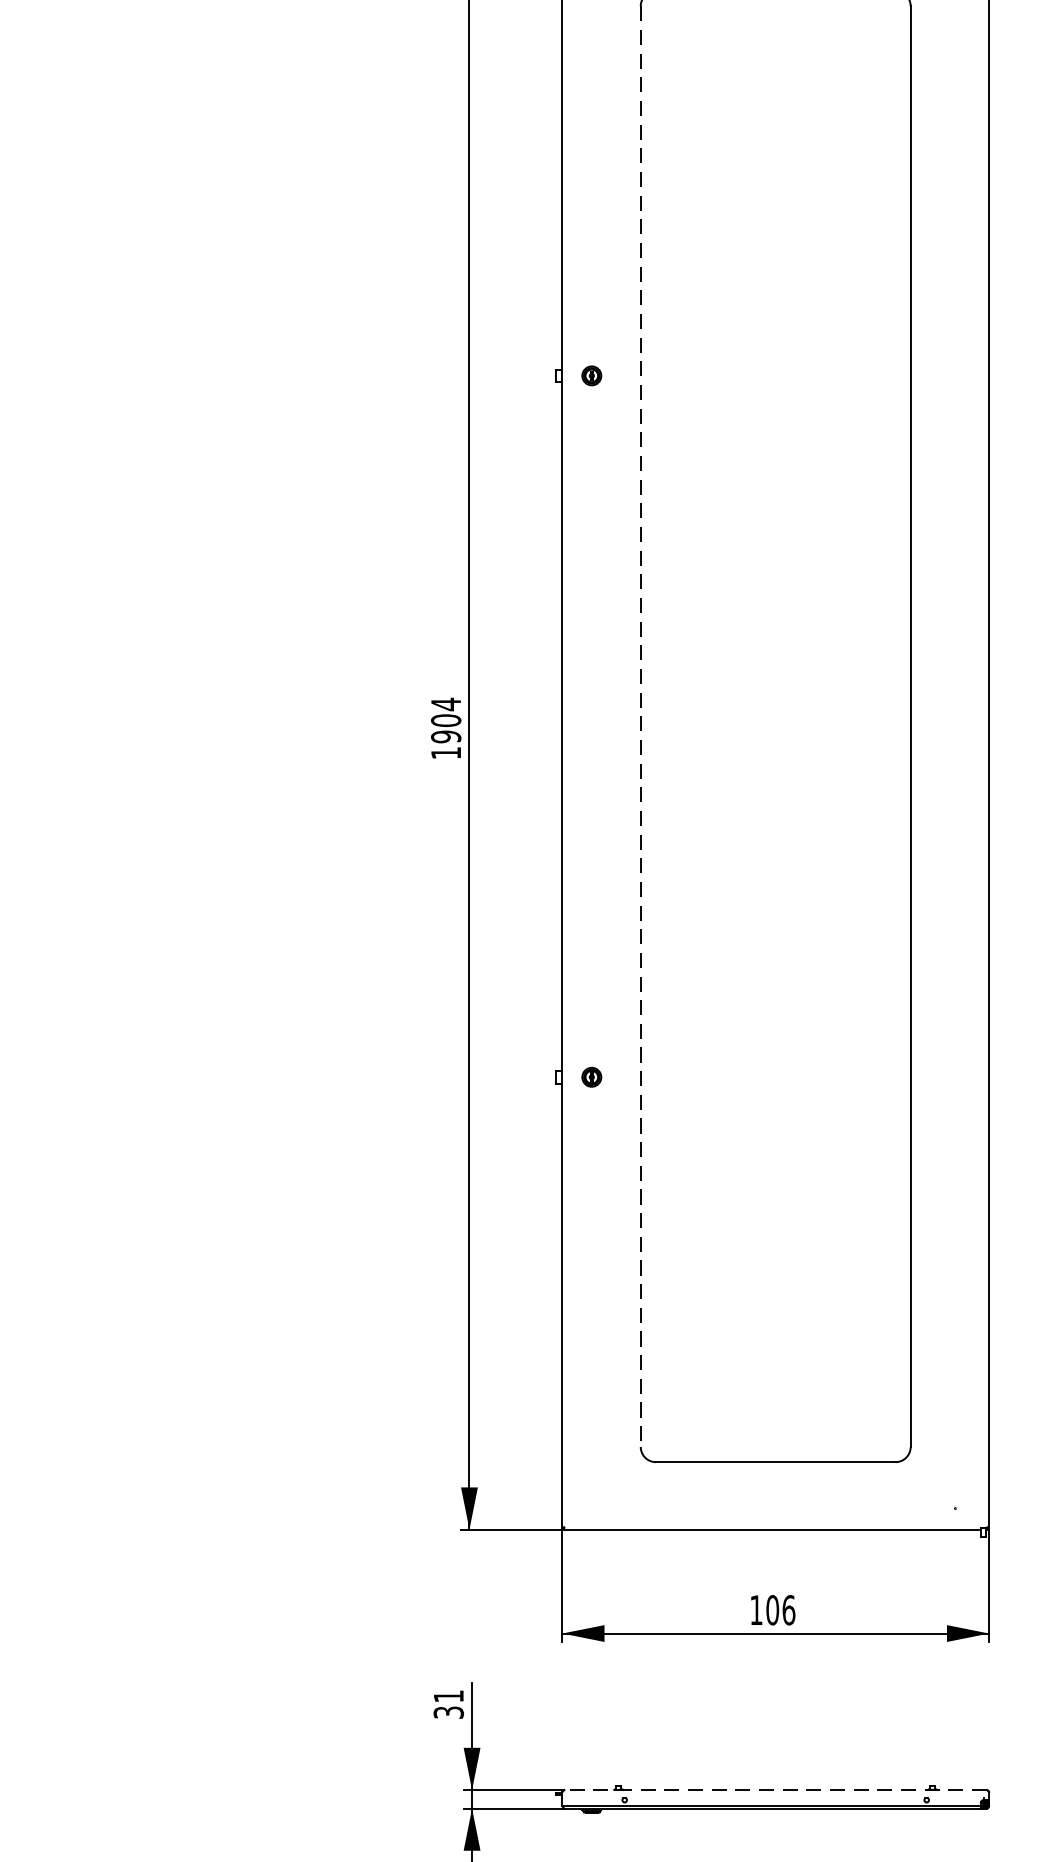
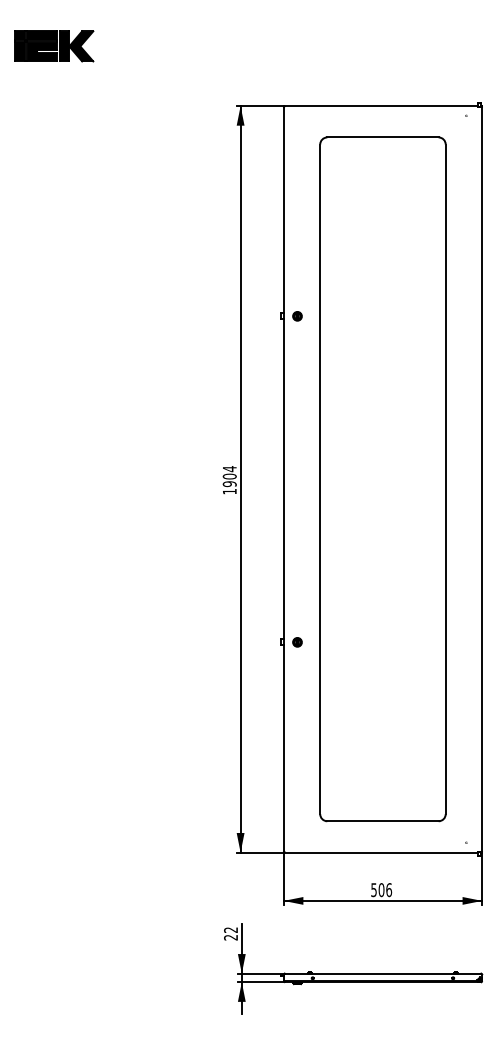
line: (641, 726) -> (320, 479), dashed -> solid
text: (755, 1611) -> (373, 890), 106 -> 506
text: (449, 1703) -> (231, 933), 31 -> 22
line: (774, 1789) -> (382, 973), dashed -> solid

